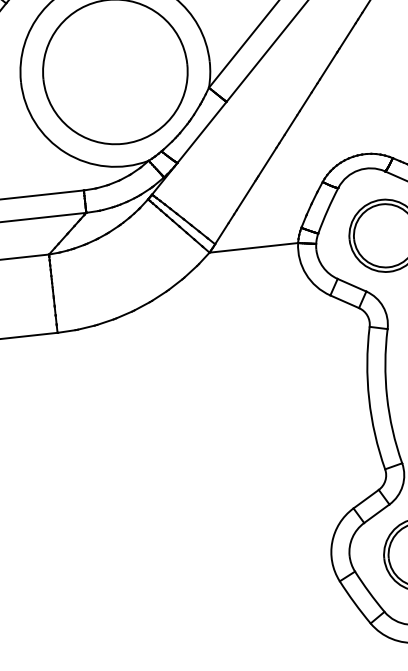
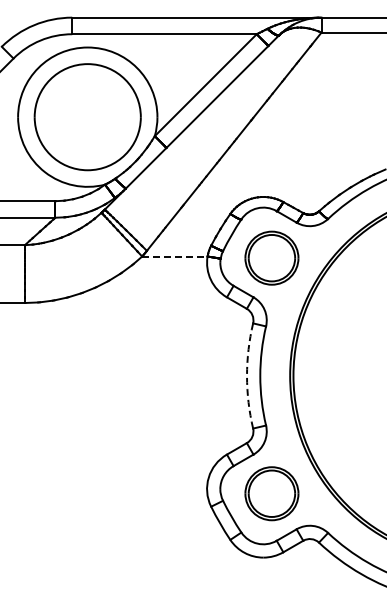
line: (253, 247) -> (174, 256), solid -> dashed
arc: (369, 398) -> (247, 375), solid -> dashed

